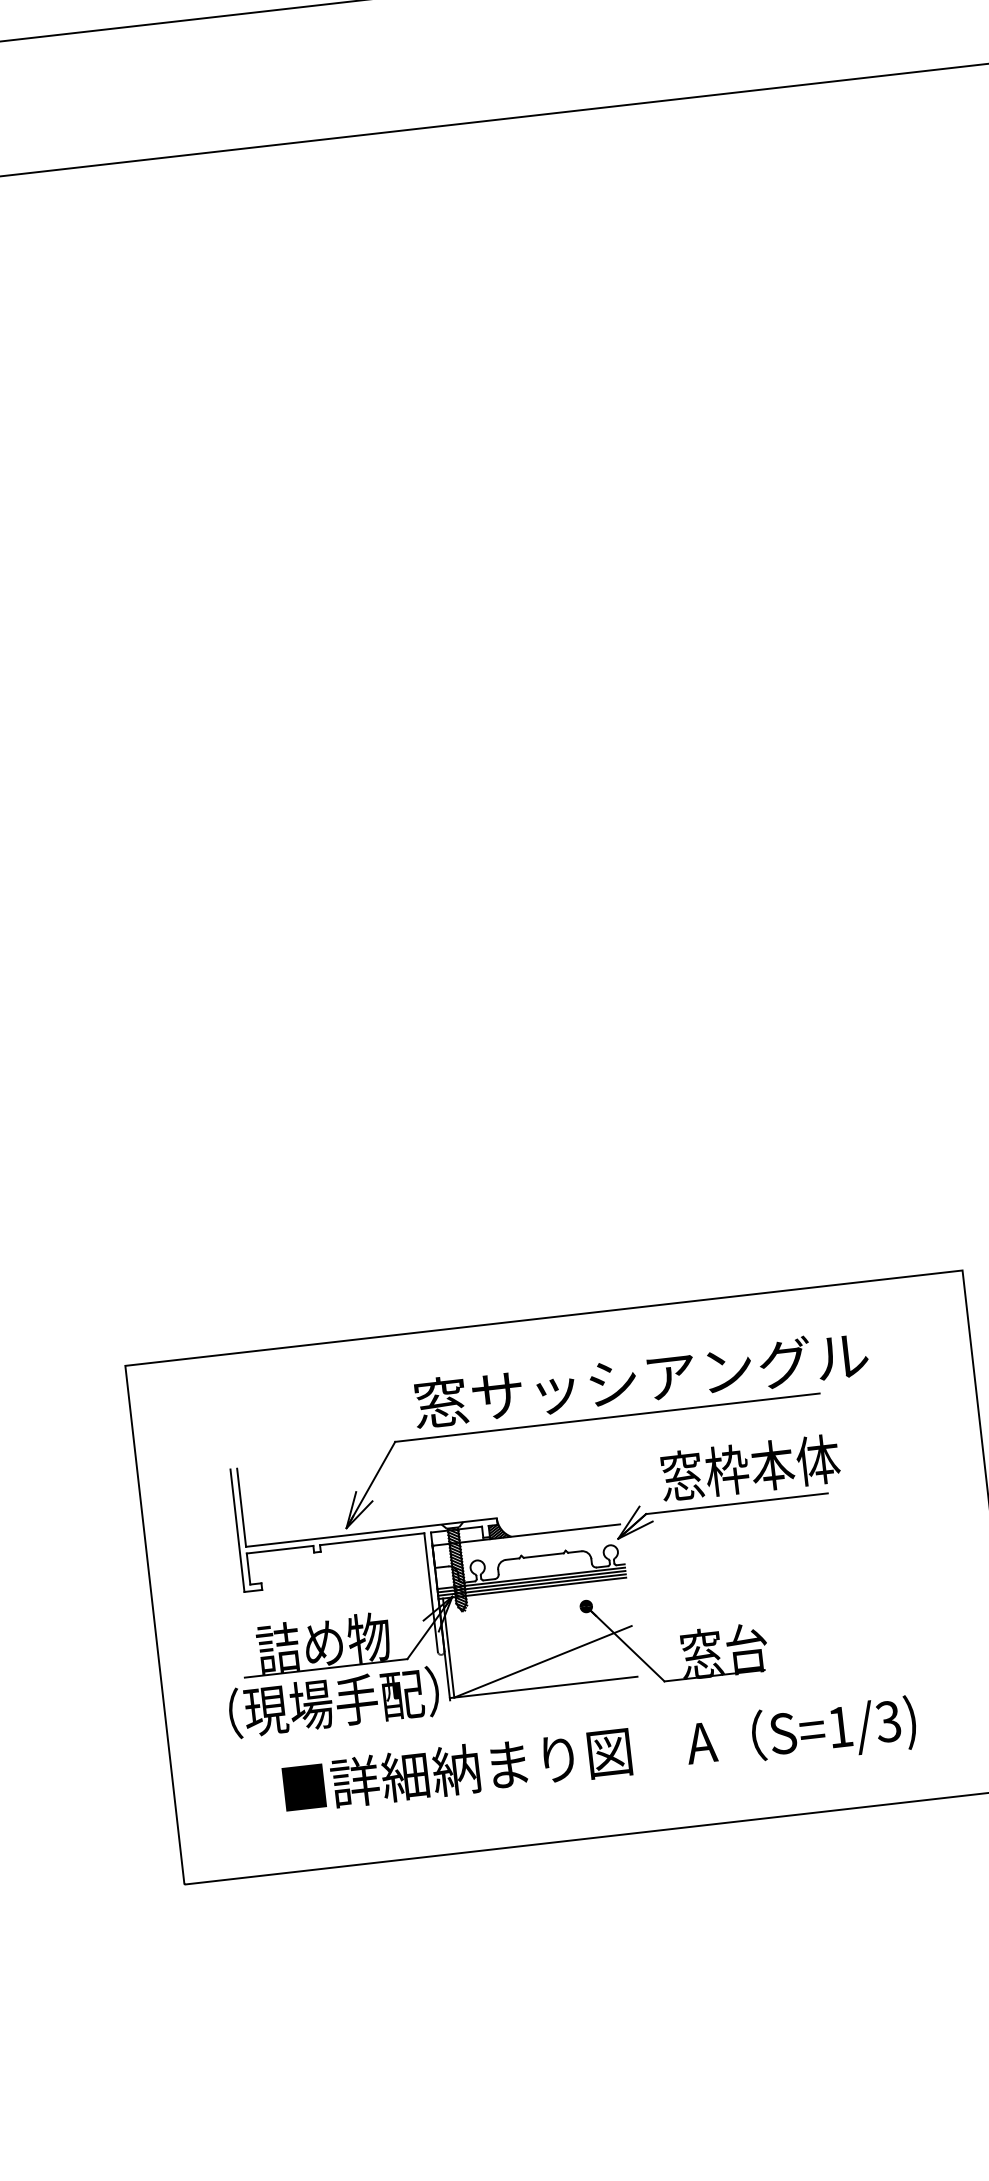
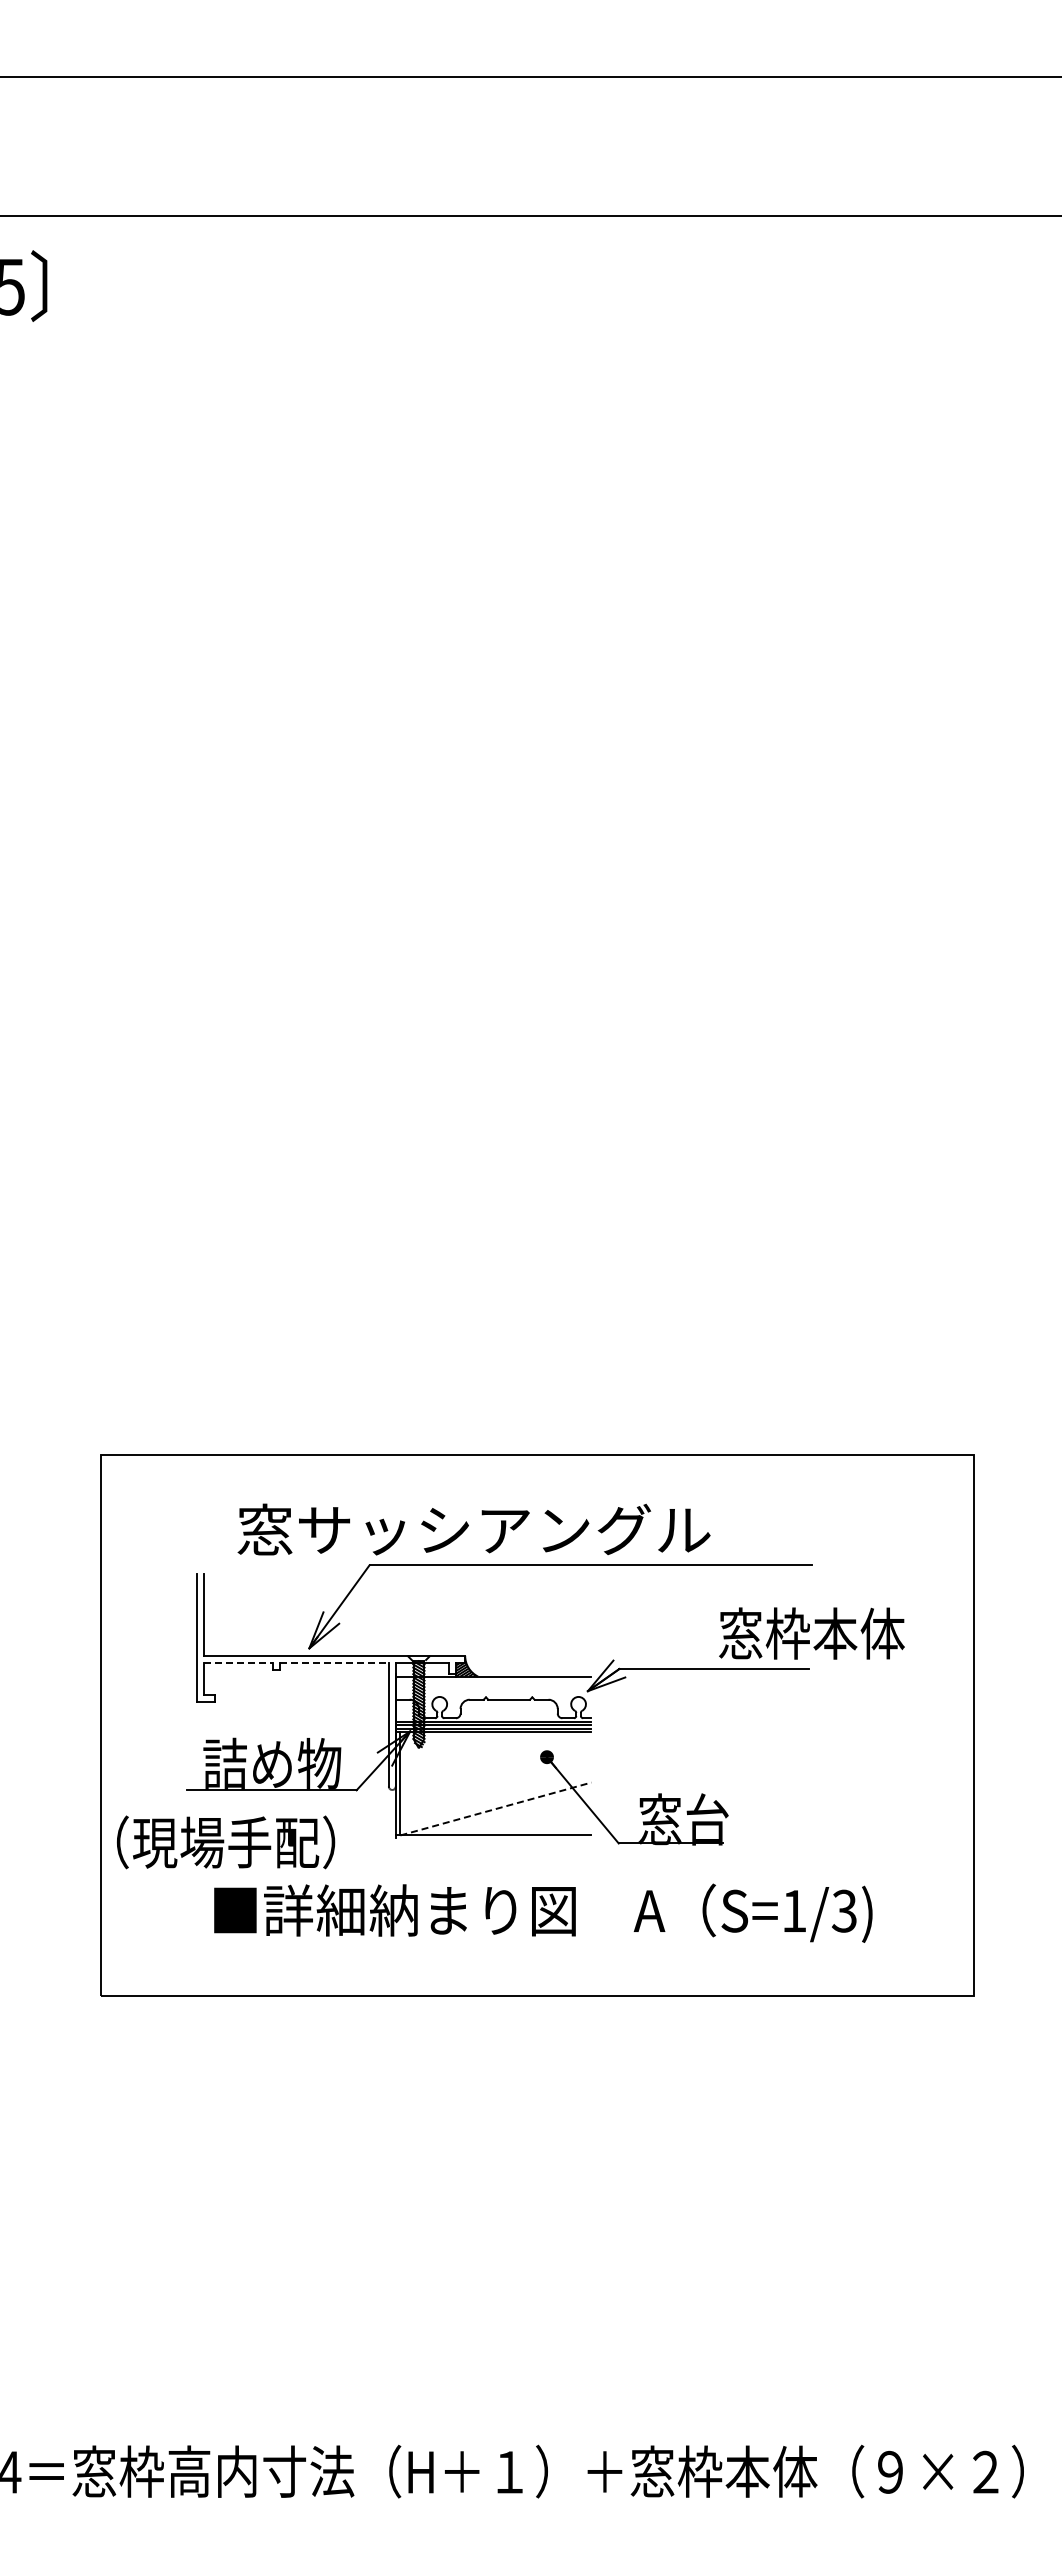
text: (640, 1379) -> (473, 1529), moved
text: (749, 1467) -> (811, 1633), moved
line: (372, 1538) -> (334, 1662), solid -> dashed
line: (280, 1549) -> (238, 1662), solid -> dashed
line: (543, 1661) -> (496, 1808), solid -> dashed
text: (334, 1702) -> (226, 1842), moved

